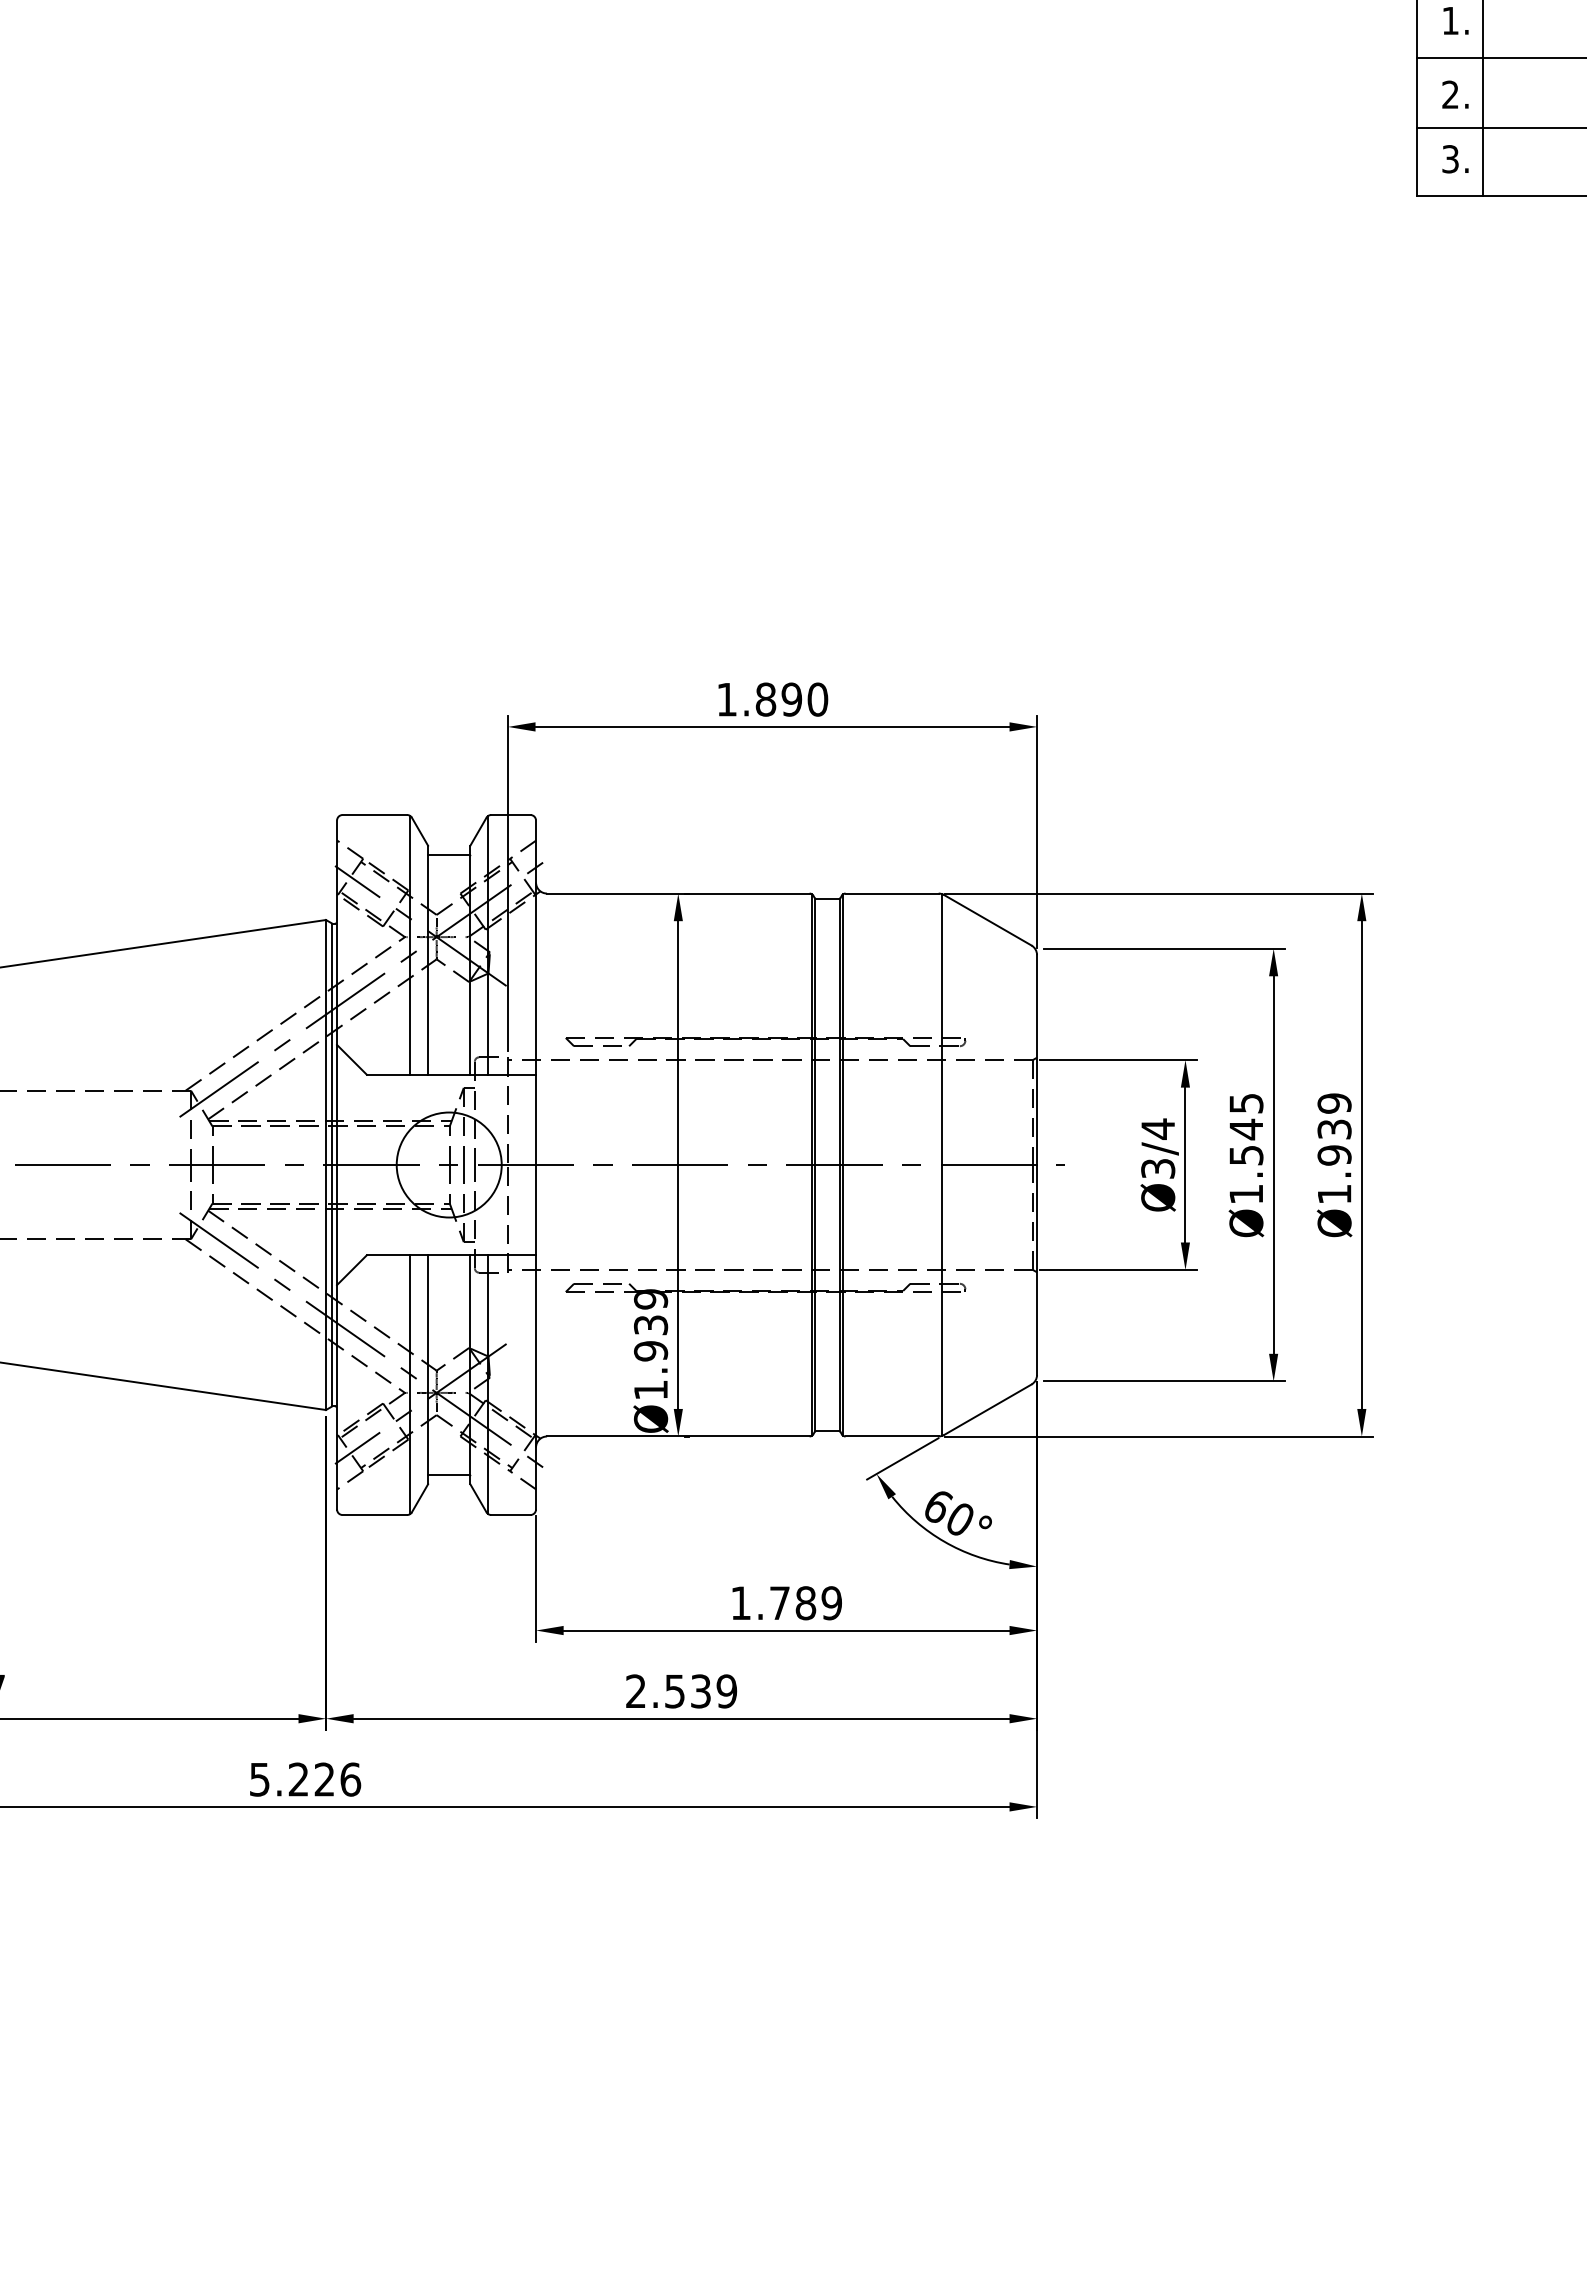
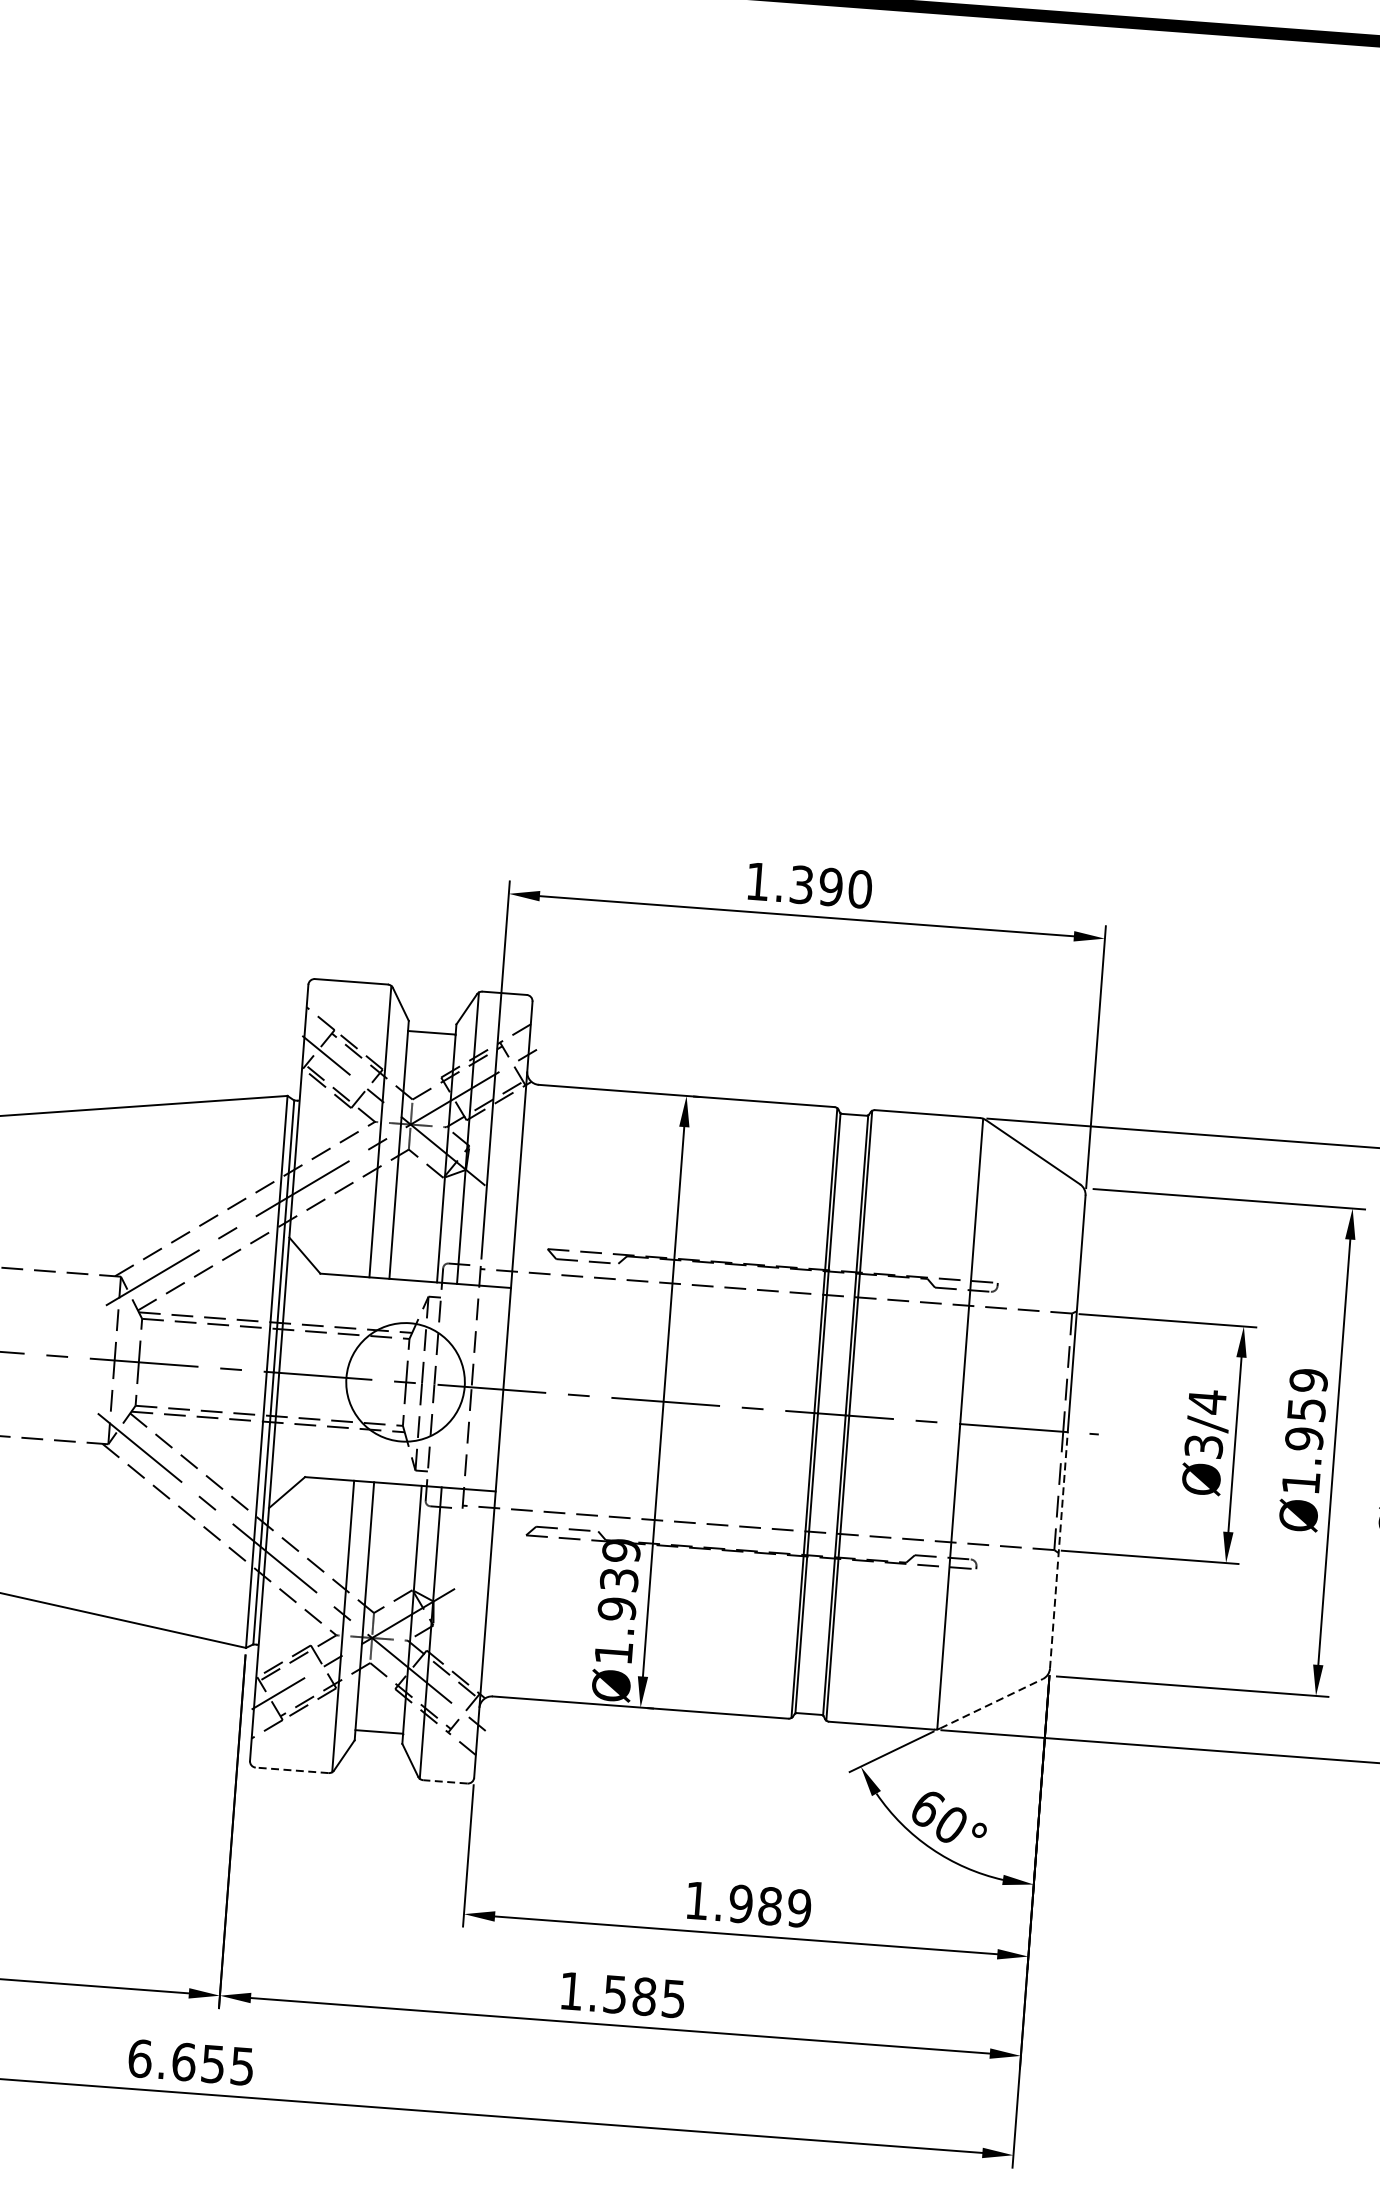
text: (765, 699) -> (801, 884), 1.890 -> 1.390
text: (1246, 1129) -> (1306, 1409), Ø1.545 -> Ø1.959
line: (1037, 1270) -> (1059, 1551), solid -> dashed
line: (988, 1409) -> (992, 1703), solid -> dashed
line: (374, 1515) -> (291, 1770), solid -> dashed
line: (510, 1515) -> (444, 1782), solid -> dashed
text: (779, 1603) -> (740, 1904), 1.789 -> 1.989
text: (681, 1691) -> (622, 1995), 2.539 -> 1.585
text: (305, 1779) -> (191, 2062), 5.226 -> 6.655

